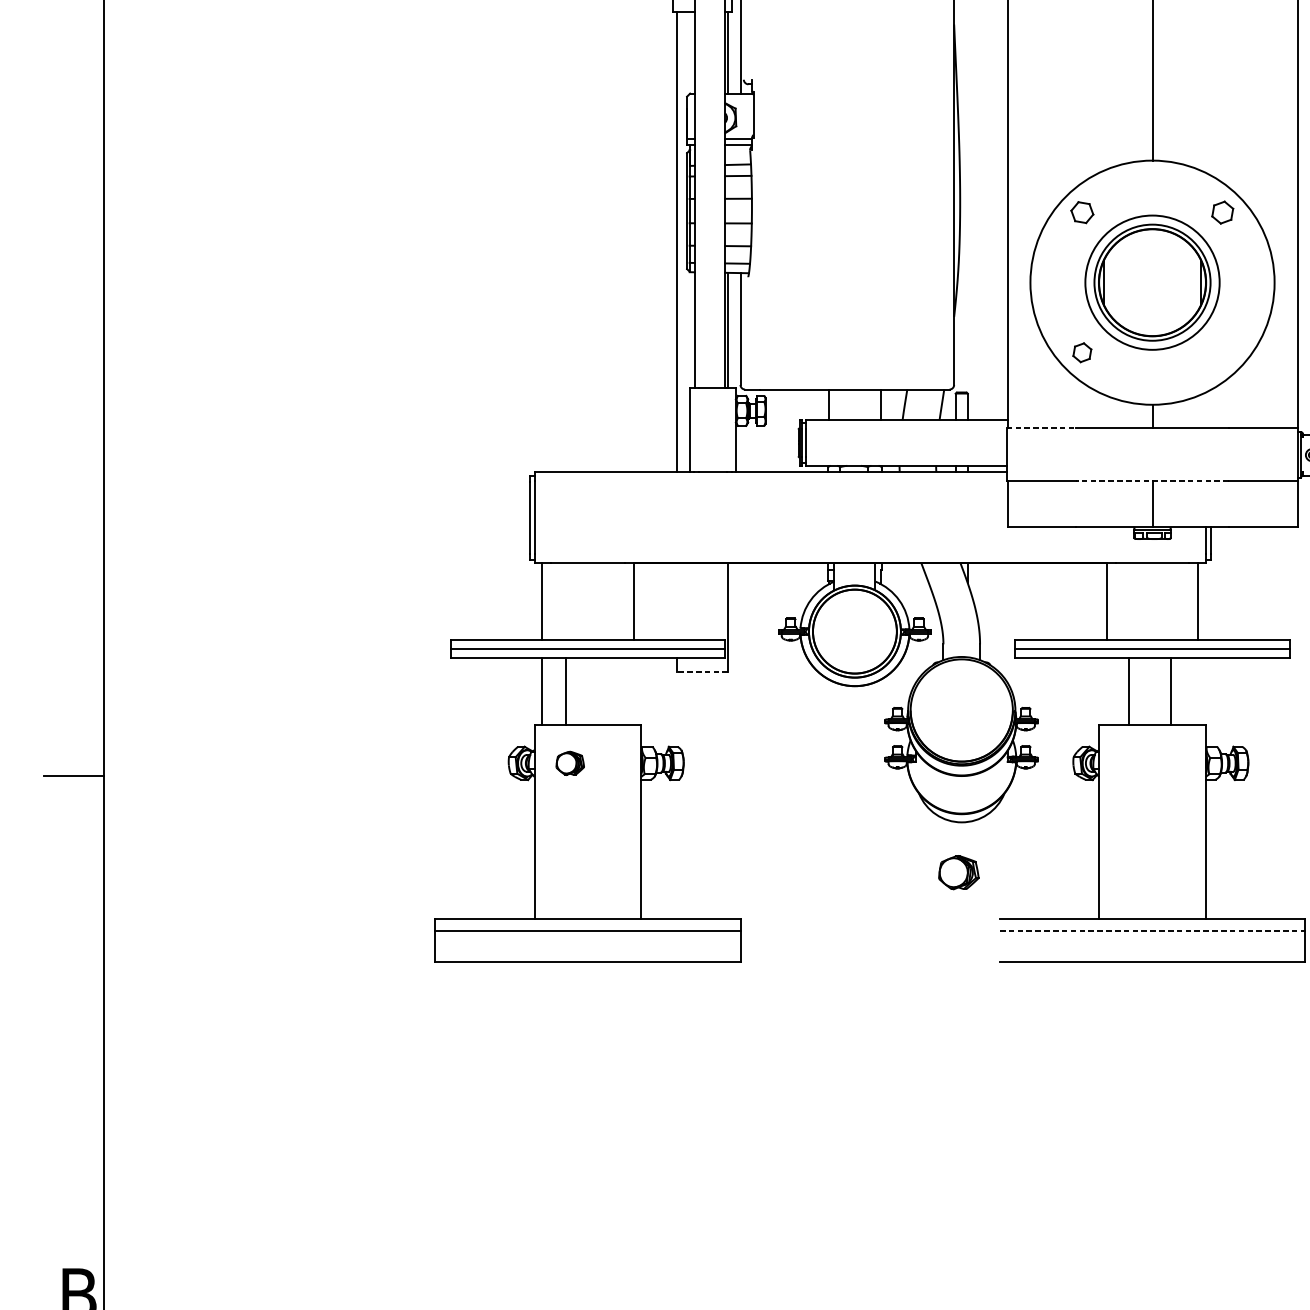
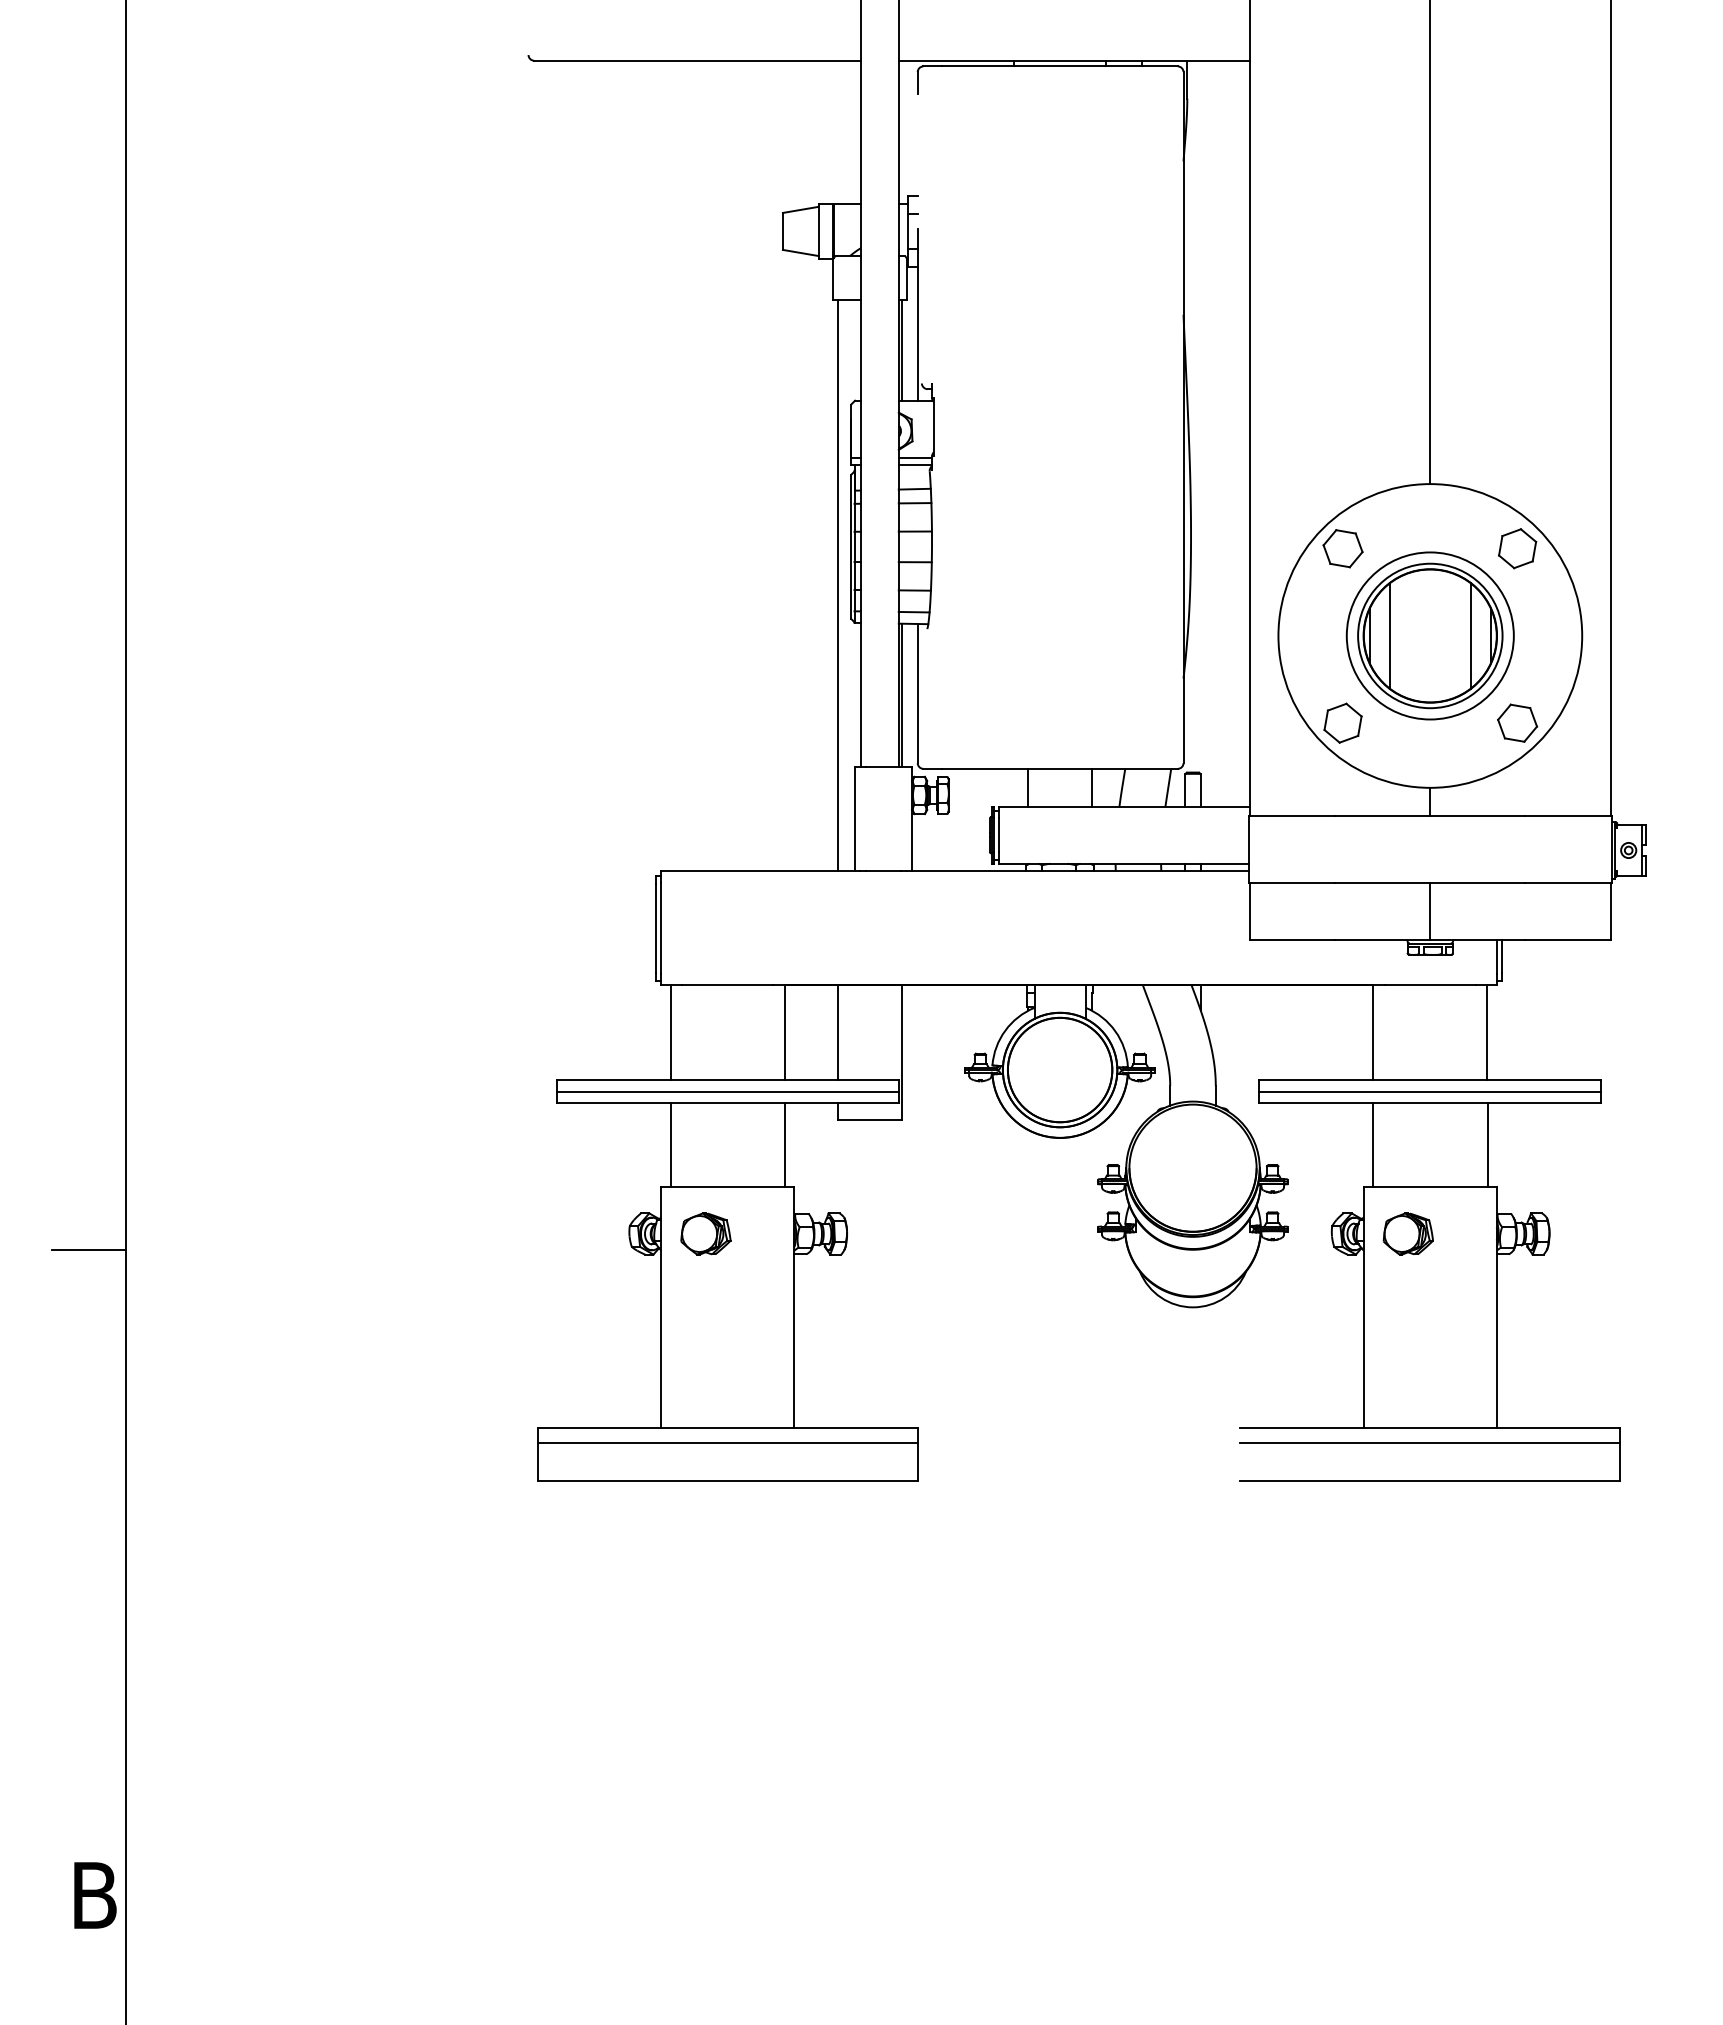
part: (1081, 212) -> (1342, 548), size x1.43
part: (1222, 212) -> (1517, 548), size x1.43
line: (1120, 282) -> (1390, 635), added
line: (1184, 282) -> (1470, 635), added
part: (1081, 352) -> (1342, 722), size x1.67
part: (1222, 352) -> (1517, 722), added
line: (1041, 427) -> (1292, 816), dashed -> solid
line: (1152, 480) -> (1430, 882), dashed -> solid
line: (676, 601) -> (838, 1032), added
line: (702, 671) -> (870, 1119), dashed -> solid
line: (566, 691) -> (785, 1144), moved
line: (1129, 691) -> (1487, 1144), moved
line: (1171, 691) -> (1373, 1144), moved
part: (569, 763) -> (705, 1233), size x1.43
part: (958, 872) -> (1407, 1233), moved
line: (1152, 931) -> (1430, 1442), dashed -> solid

